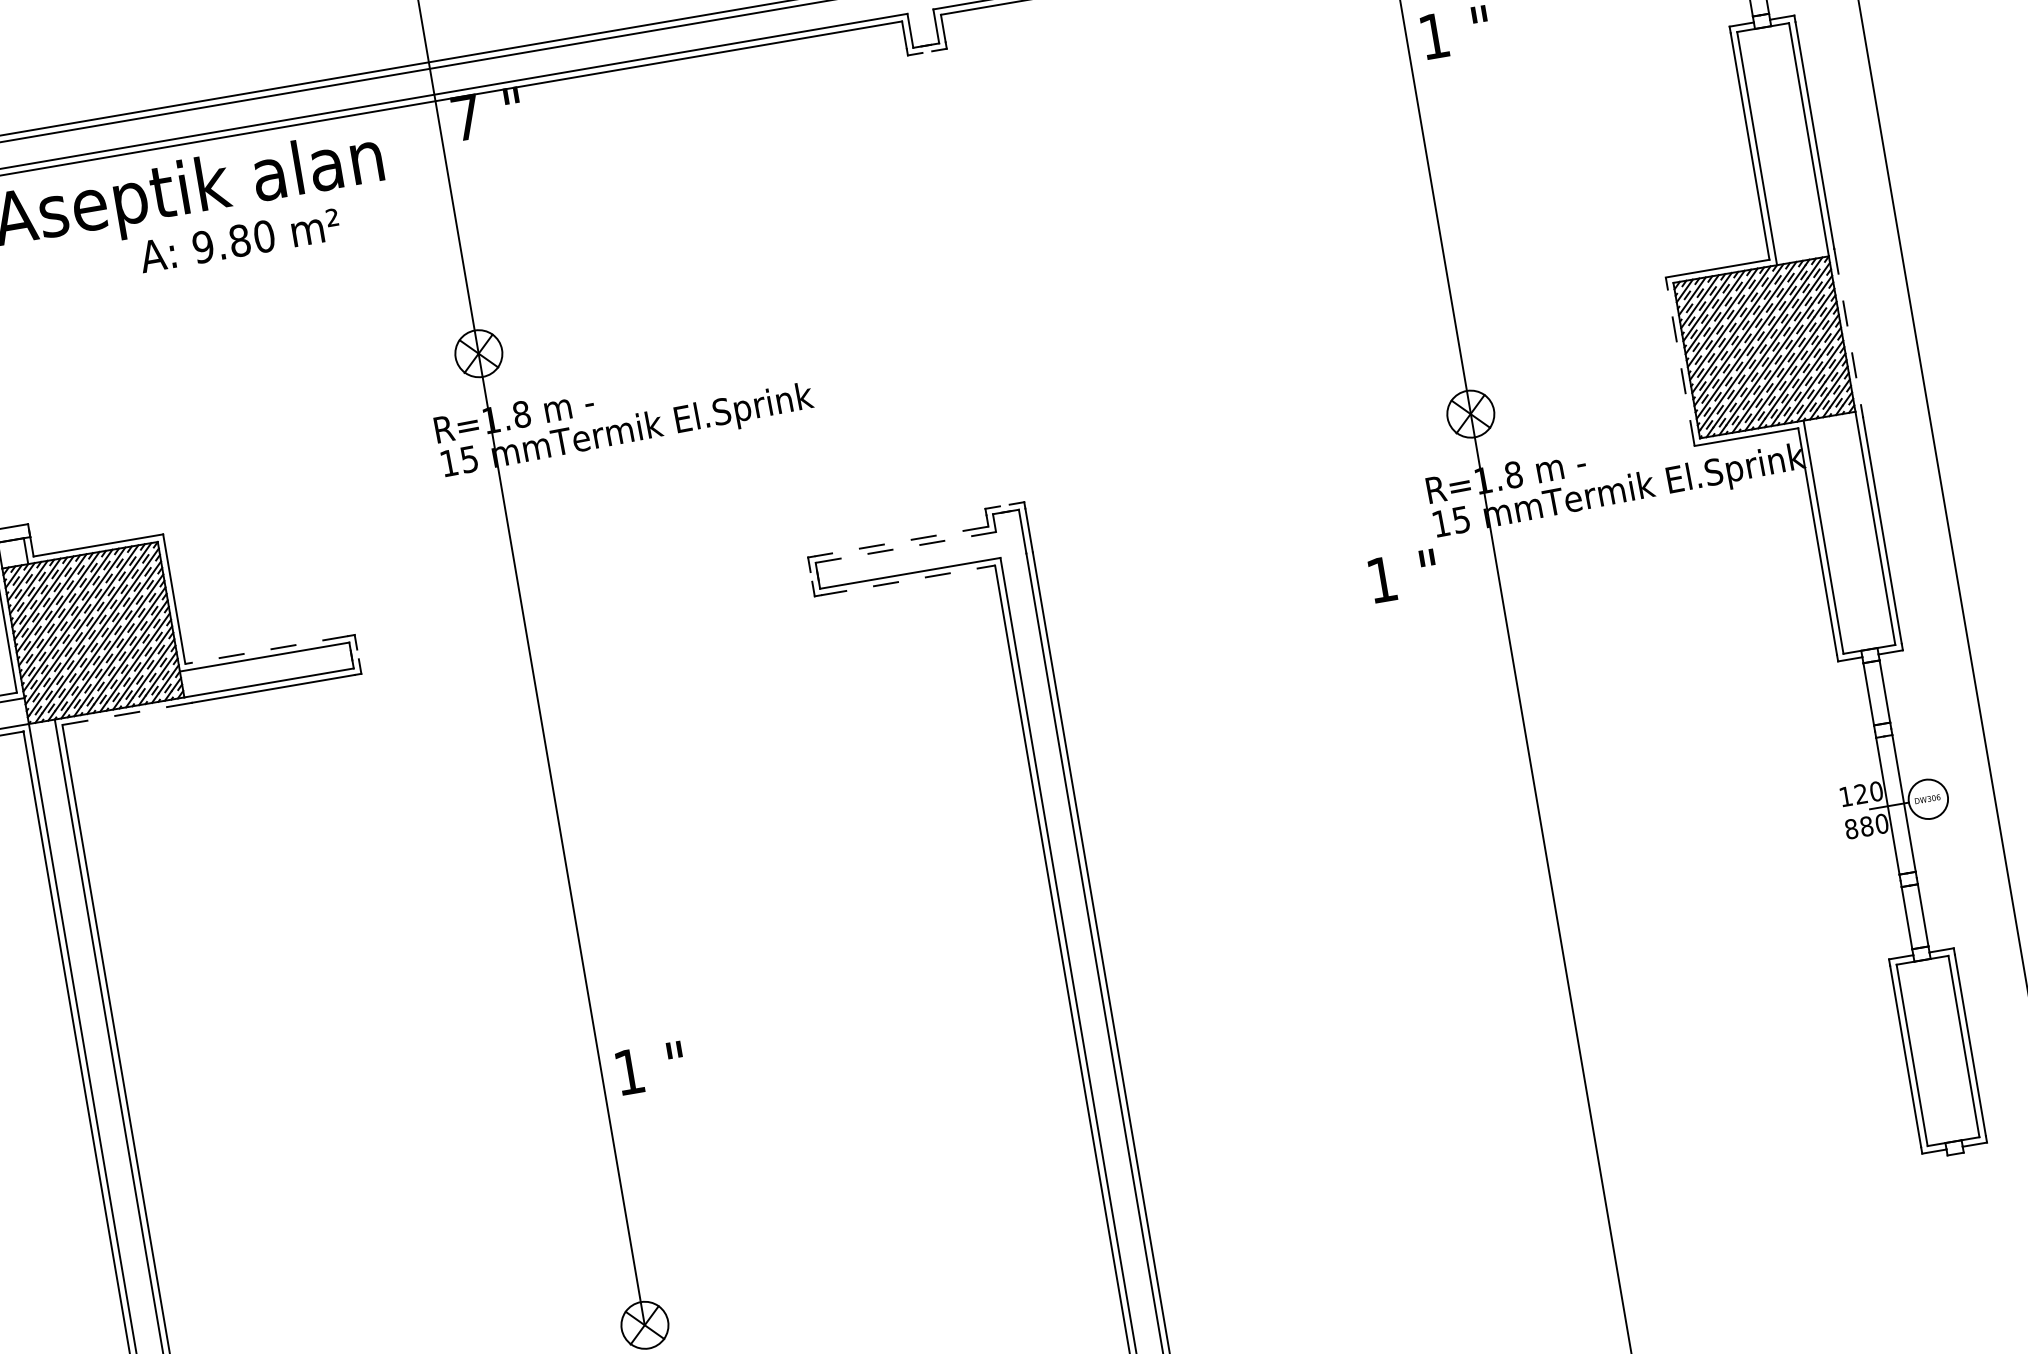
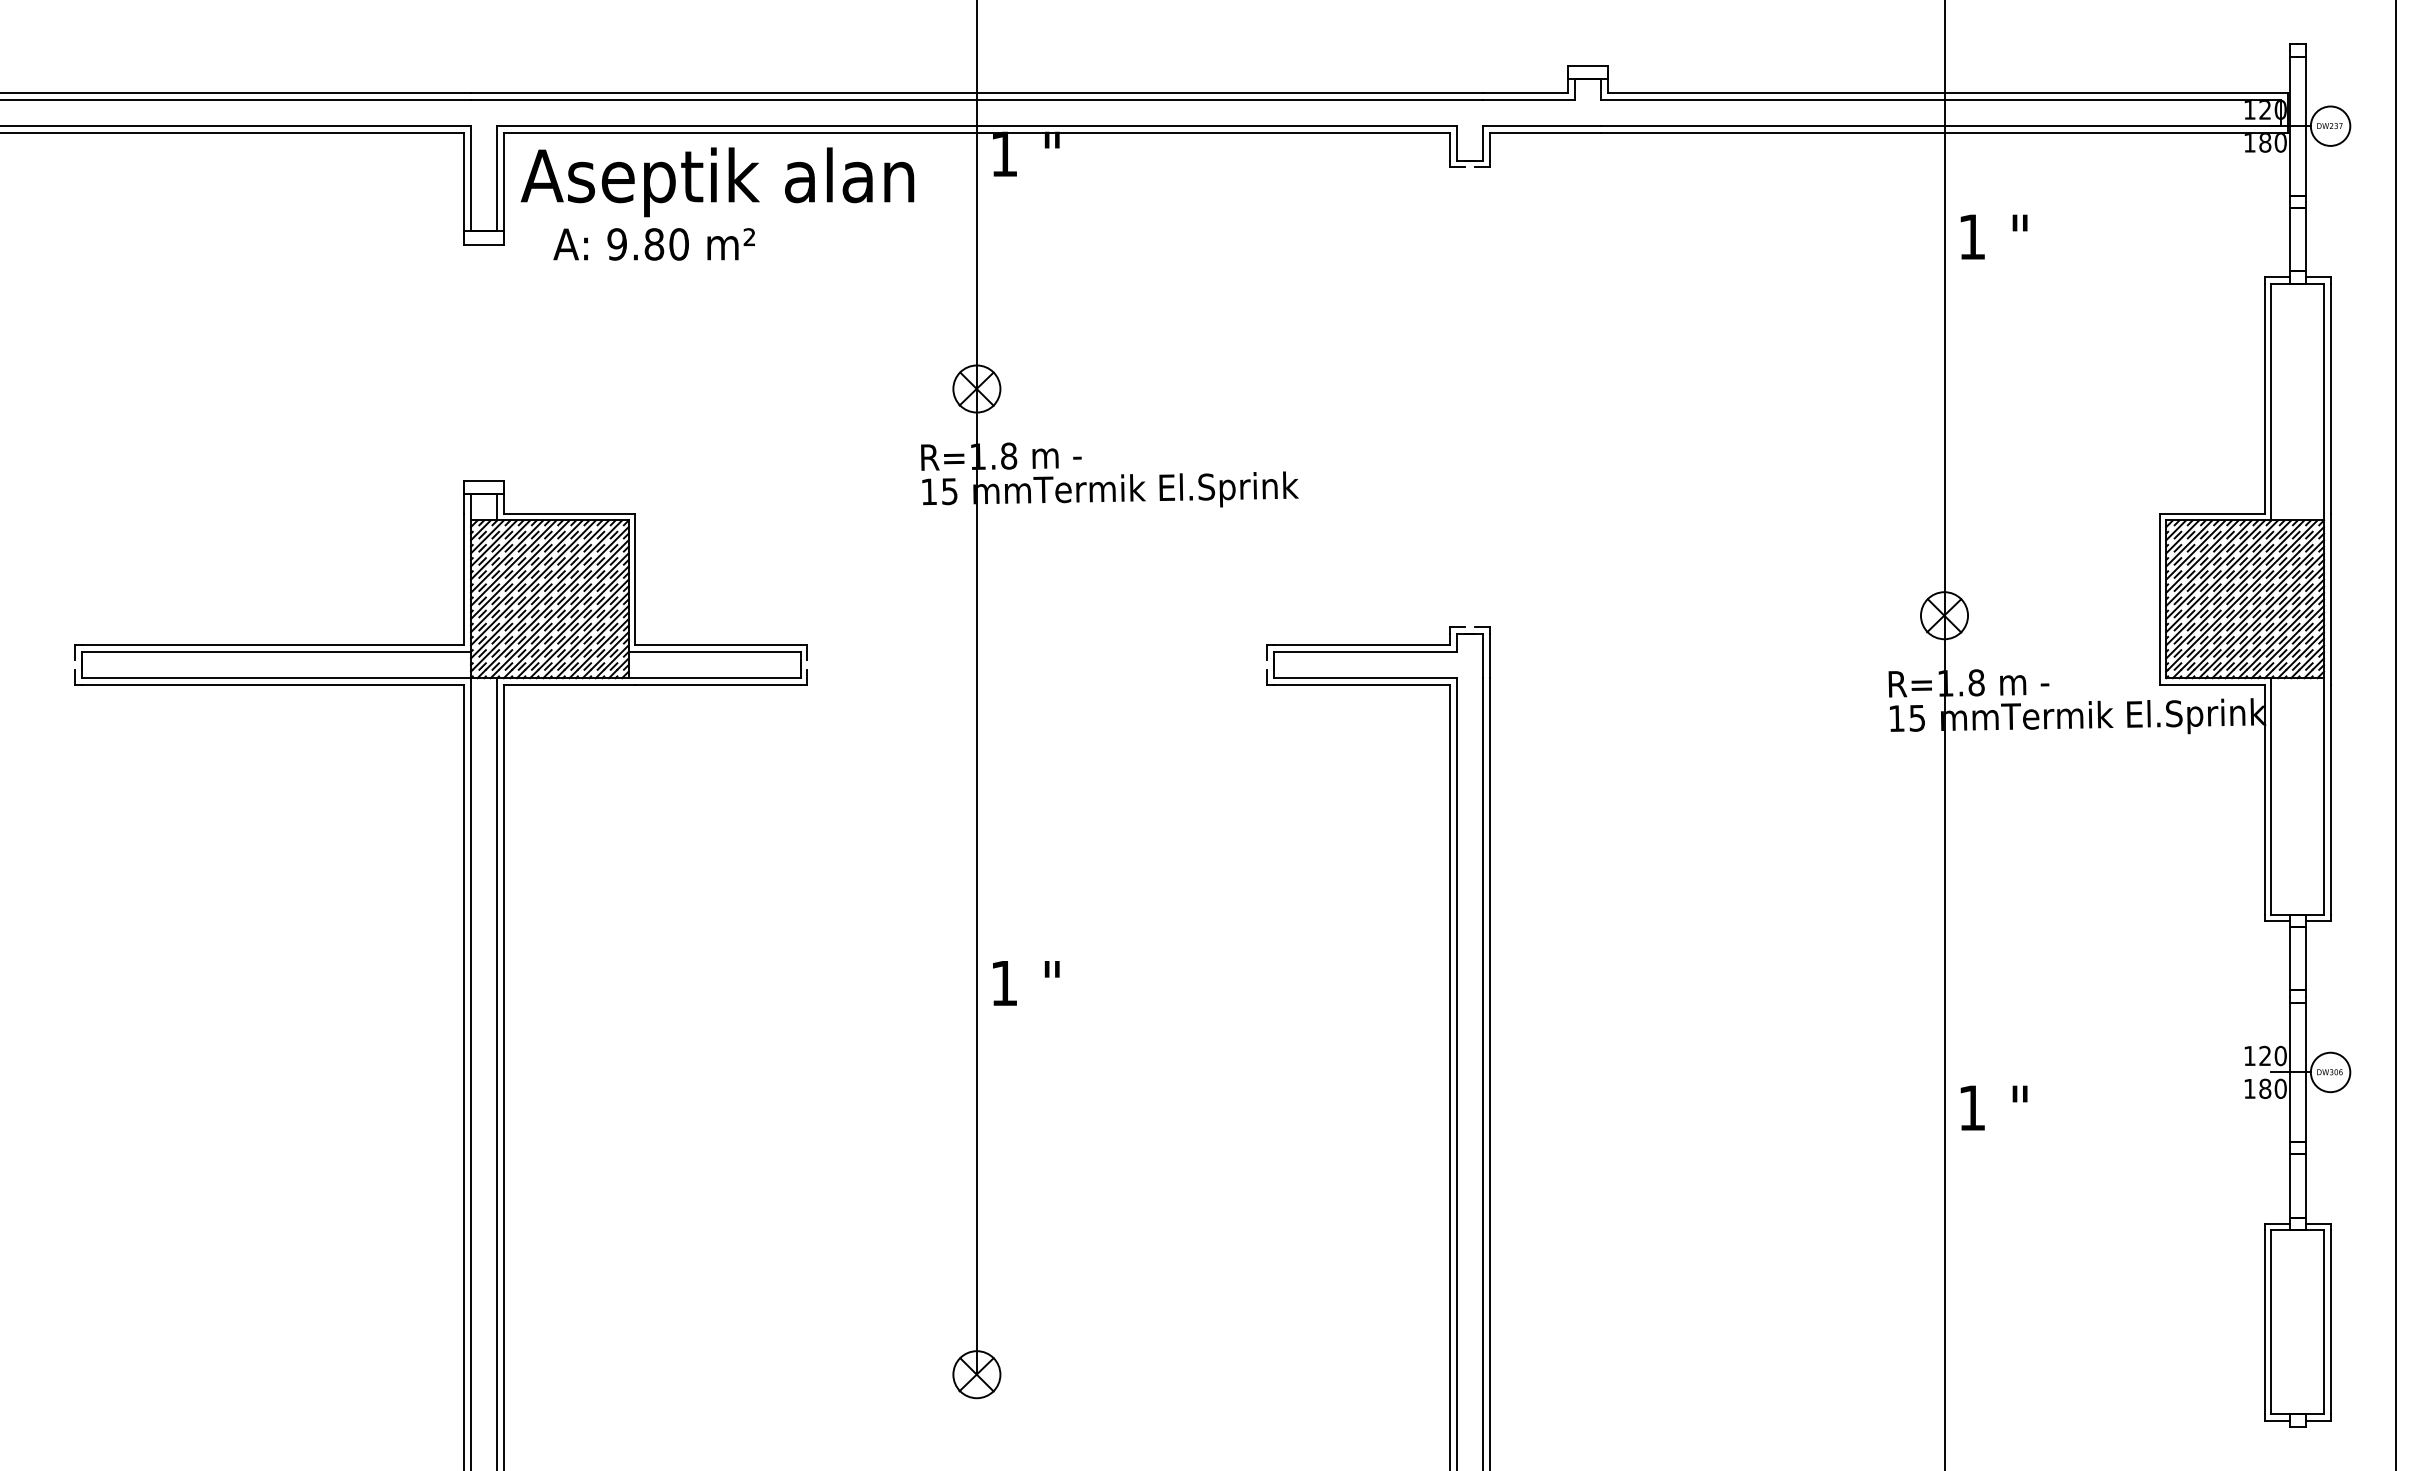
text: (466, 116) -> (1004, 153), 7 -> 1
text: (239, 241) -> (653, 244), moved
line: (1848, 333) -> (2330, 599), dashed -> solid
line: (1679, 360) -> (2159, 598), dashed -> solid
line: (901, 541) -> (1361, 645), dashed -> solid
line: (906, 546) -> (1365, 651), dashed -> solid
text: (1403, 575) -> (1993, 1107), moved
line: (908, 580) -> (1362, 684), dashed -> solid
line: (266, 650) -> (717, 645), dashed -> solid
line: (127, 713) -> (569, 684), dashed -> solid
text: (1851, 828) -> (2249, 1088), 880 -> 180
text: (651, 1068) -> (1026, 983), moved

